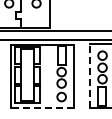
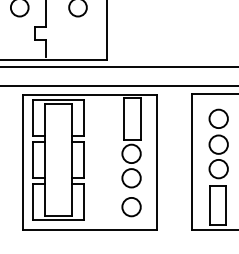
line: (90, 75) -> (193, 161), dashed -> solid
line: (42, 107) -> (90, 229), dashed -> solid

